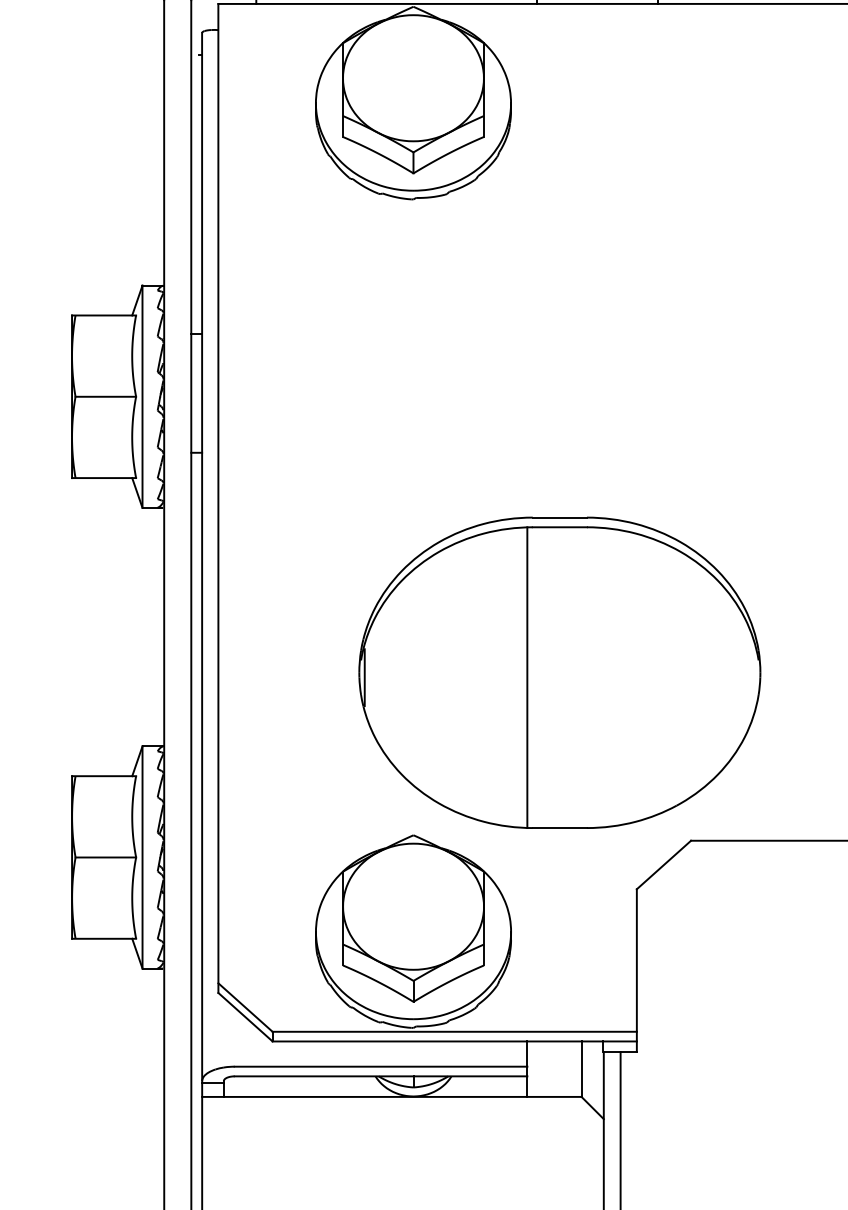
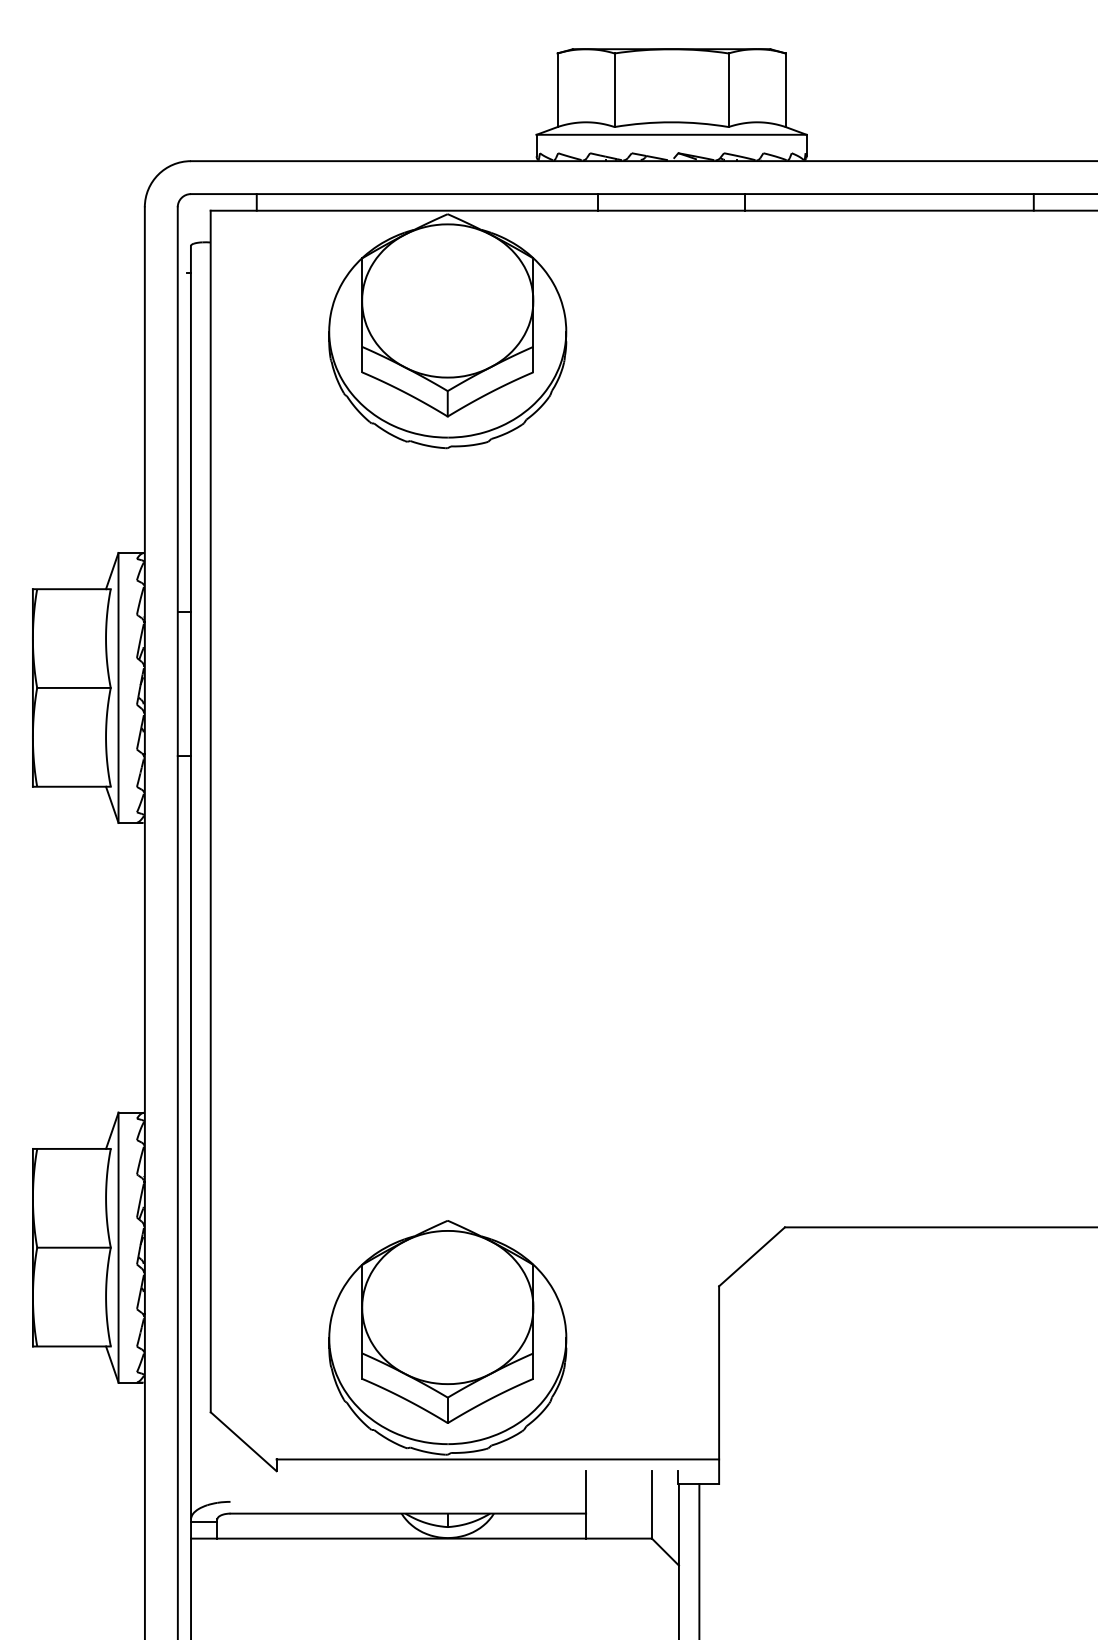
part: (559, 672) -> (625, 1022), removed
line: (245, 1007) -> (243, 1429), removed
line: (454, 1041) -> (497, 1471), removed
line: (381, 1066) -> (408, 1501), removed

